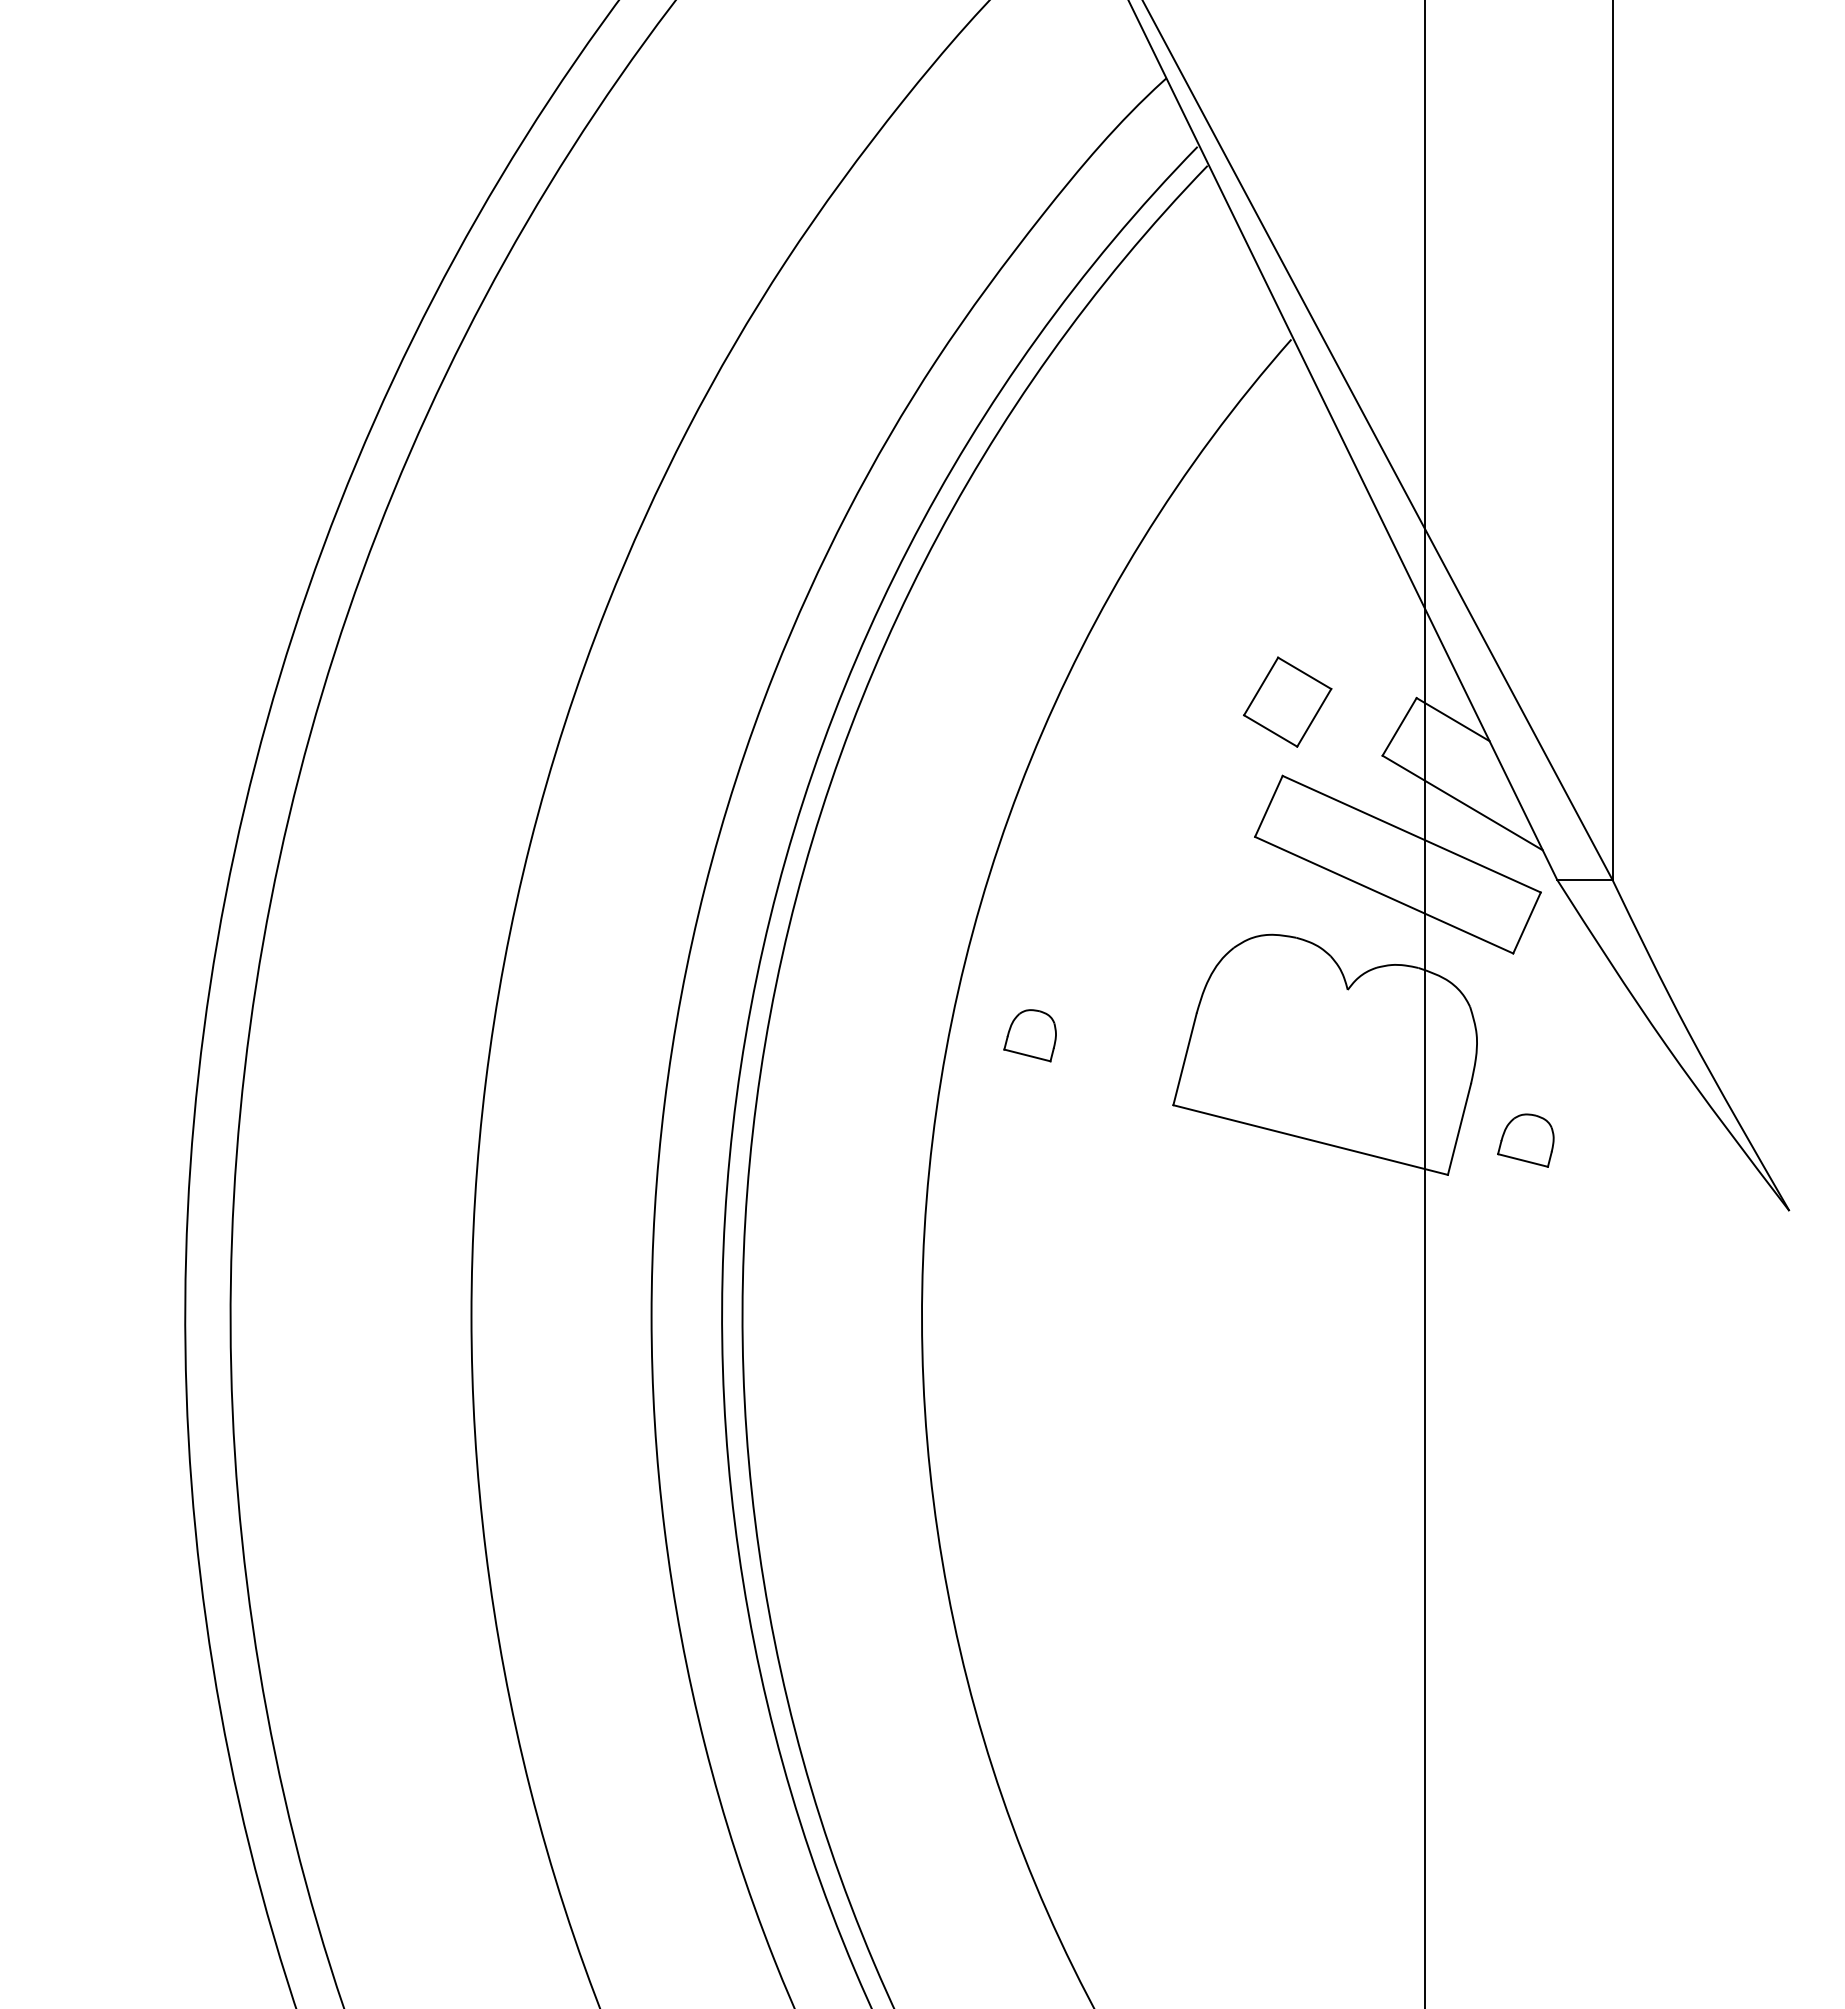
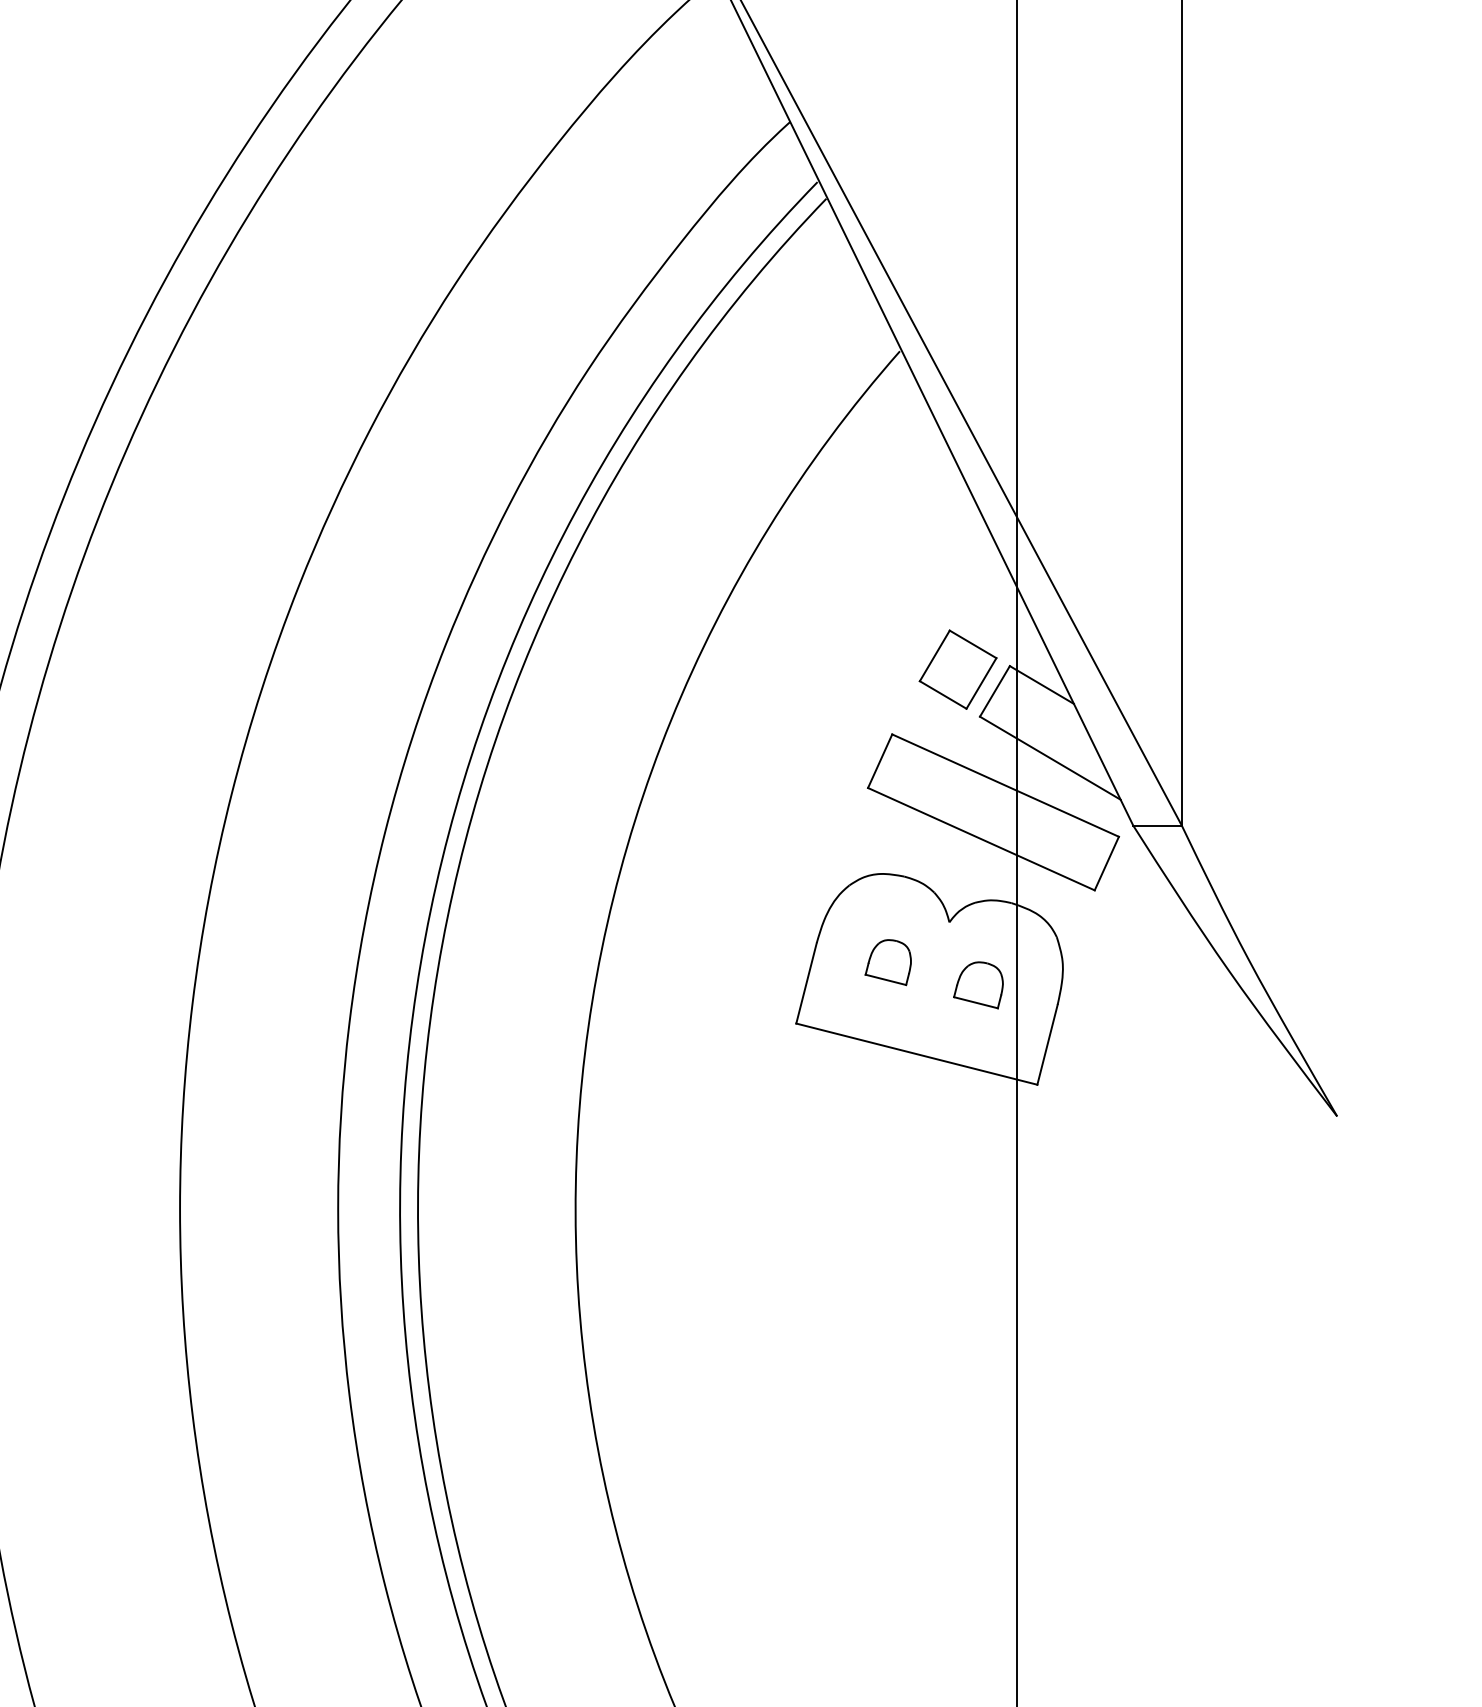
part: (1287, 701) -> (957, 669), moved
part: (1029, 1035) -> (887, 962), moved
part: (1525, 1140) -> (978, 985), moved

